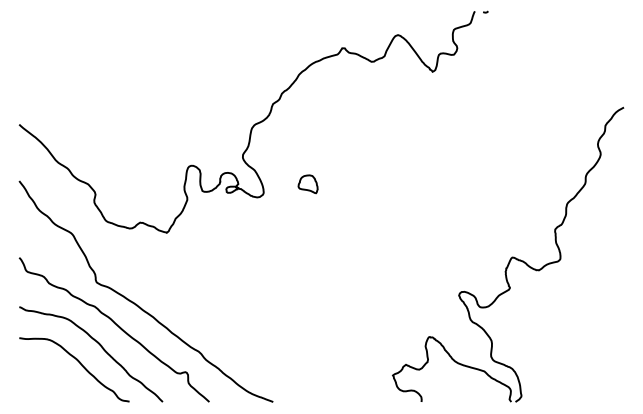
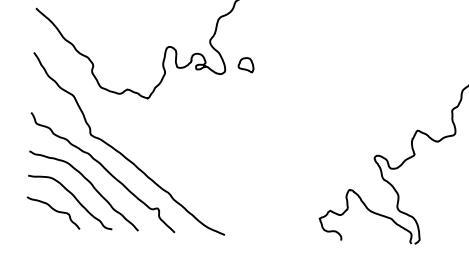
part: (307, 184) -> (245, 65), moved
curve: (54, 381) -> (54, 210), added

